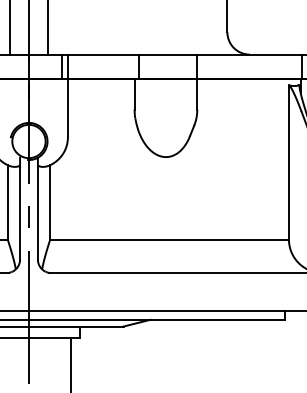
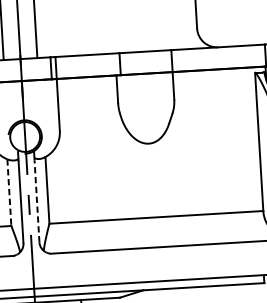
line: (7, 202) -> (9, 192), solid -> dashed
line: (37, 213) -> (36, 201), solid -> dashed

